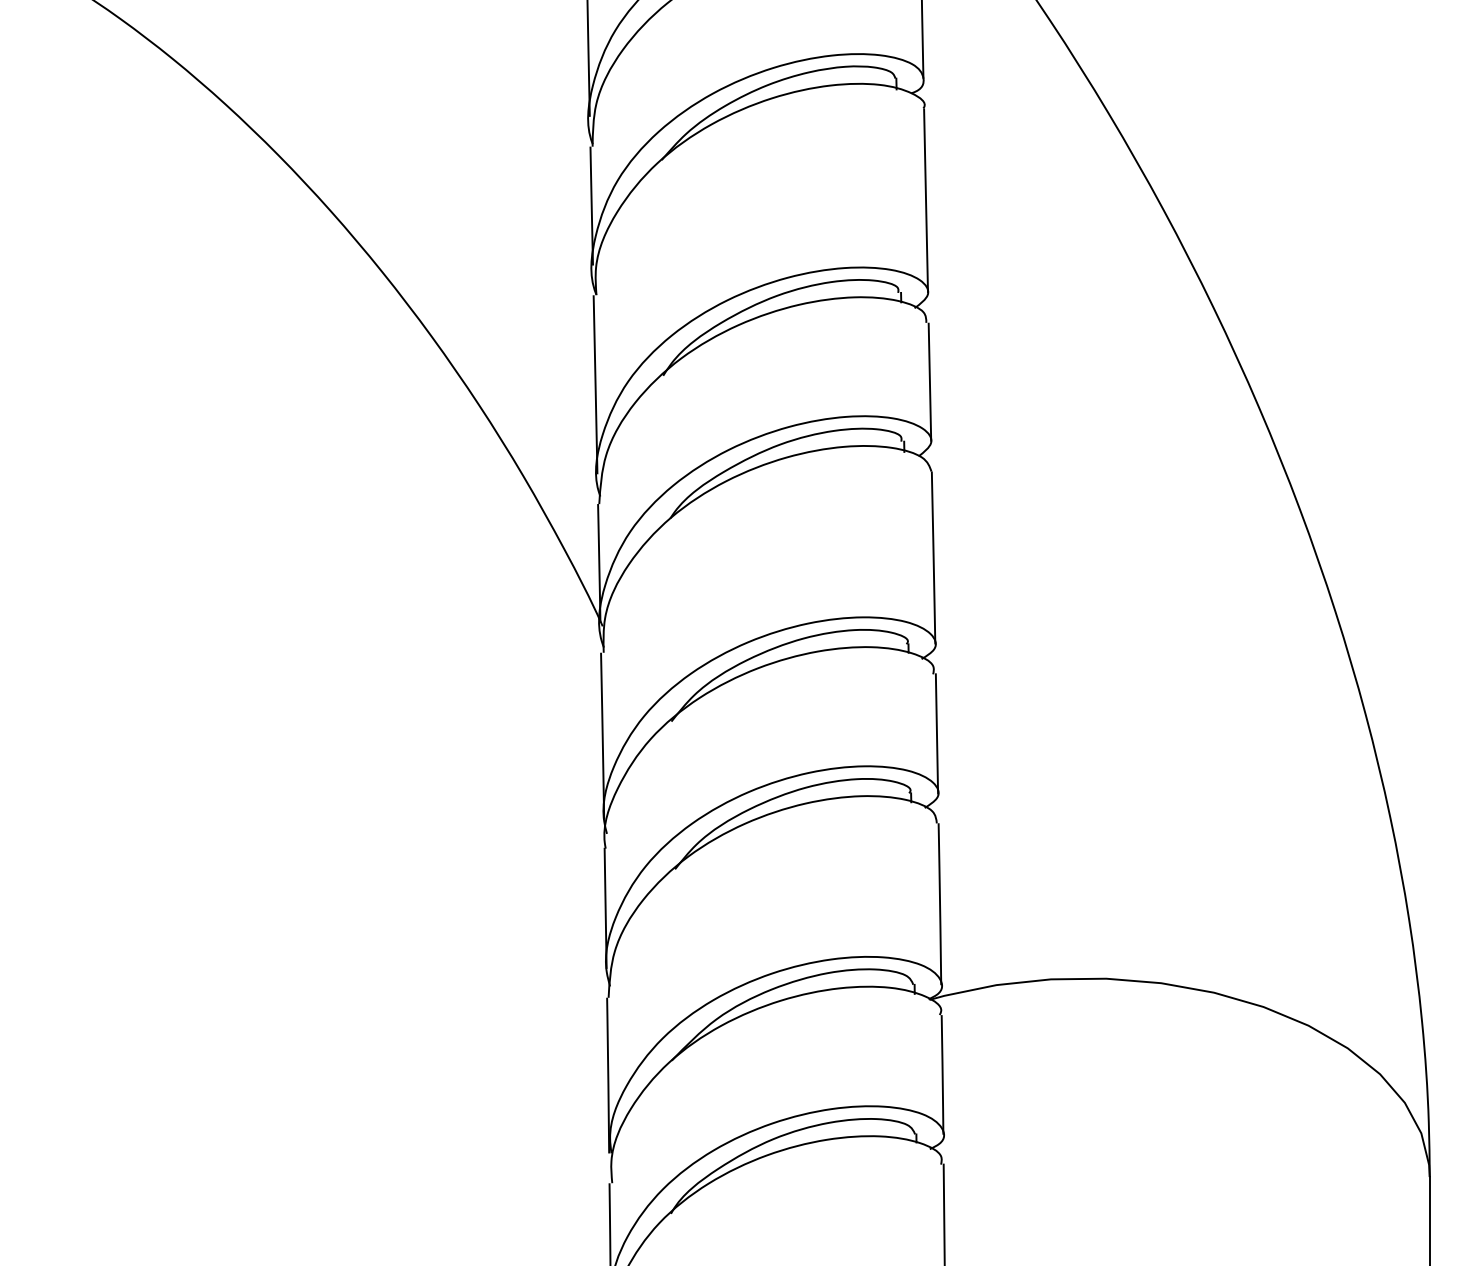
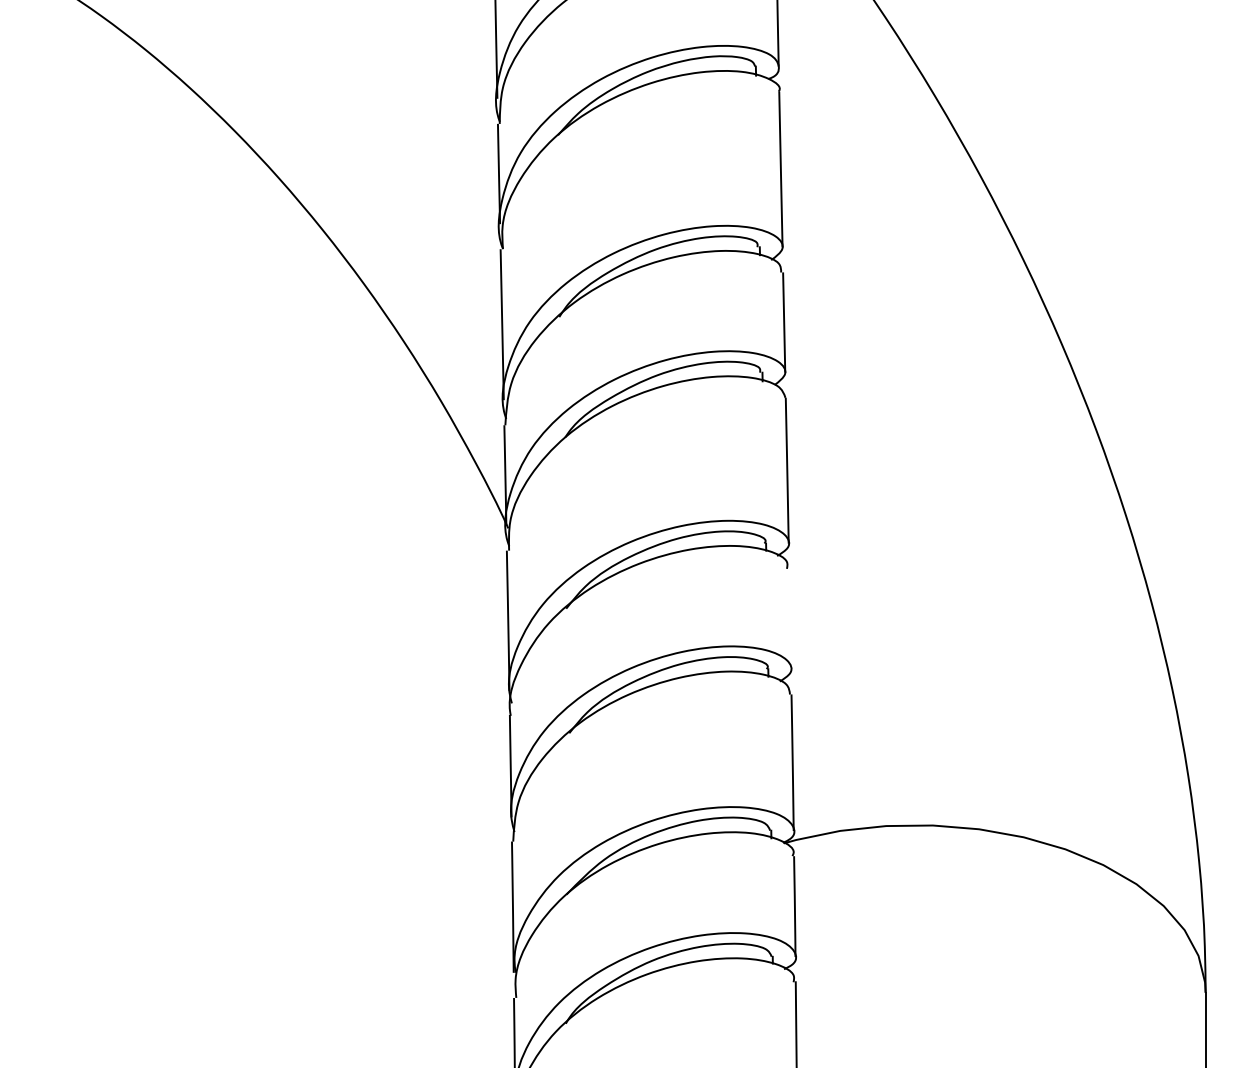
line: (936, 733) -> (789, 618), removed

